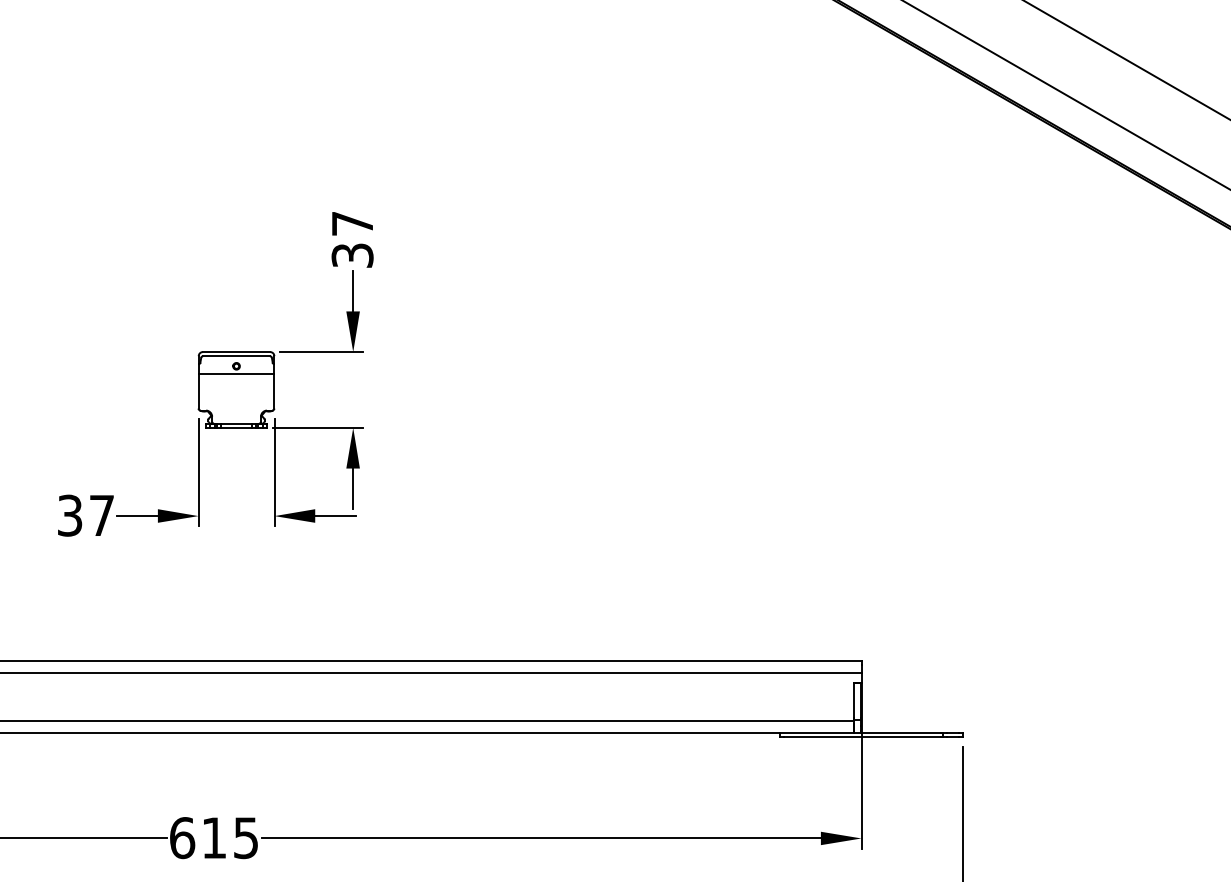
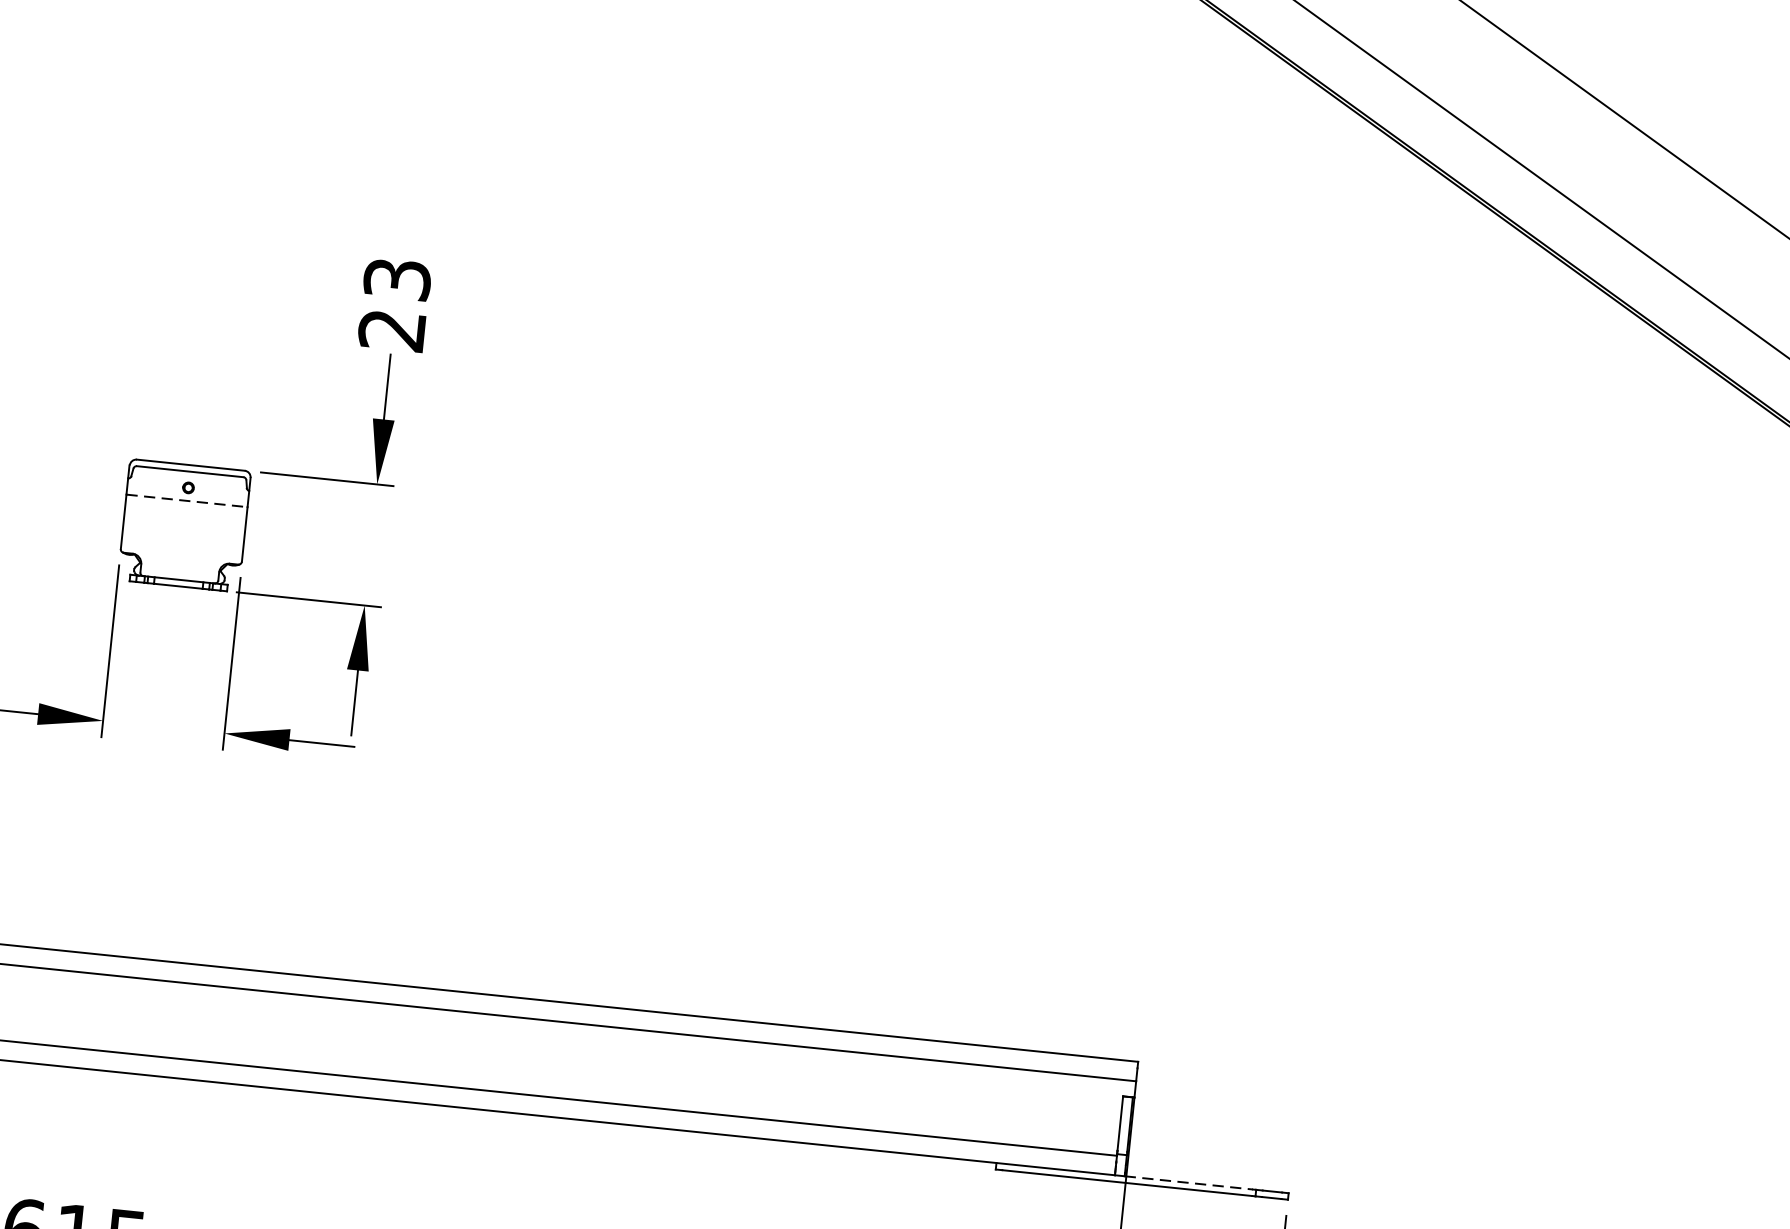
text: (352, 239) -> (394, 304), 37 -> 23
line: (236, 374) -> (187, 500), solid -> dashed
line: (901, 732) -> (1190, 1182), solid -> dashed

